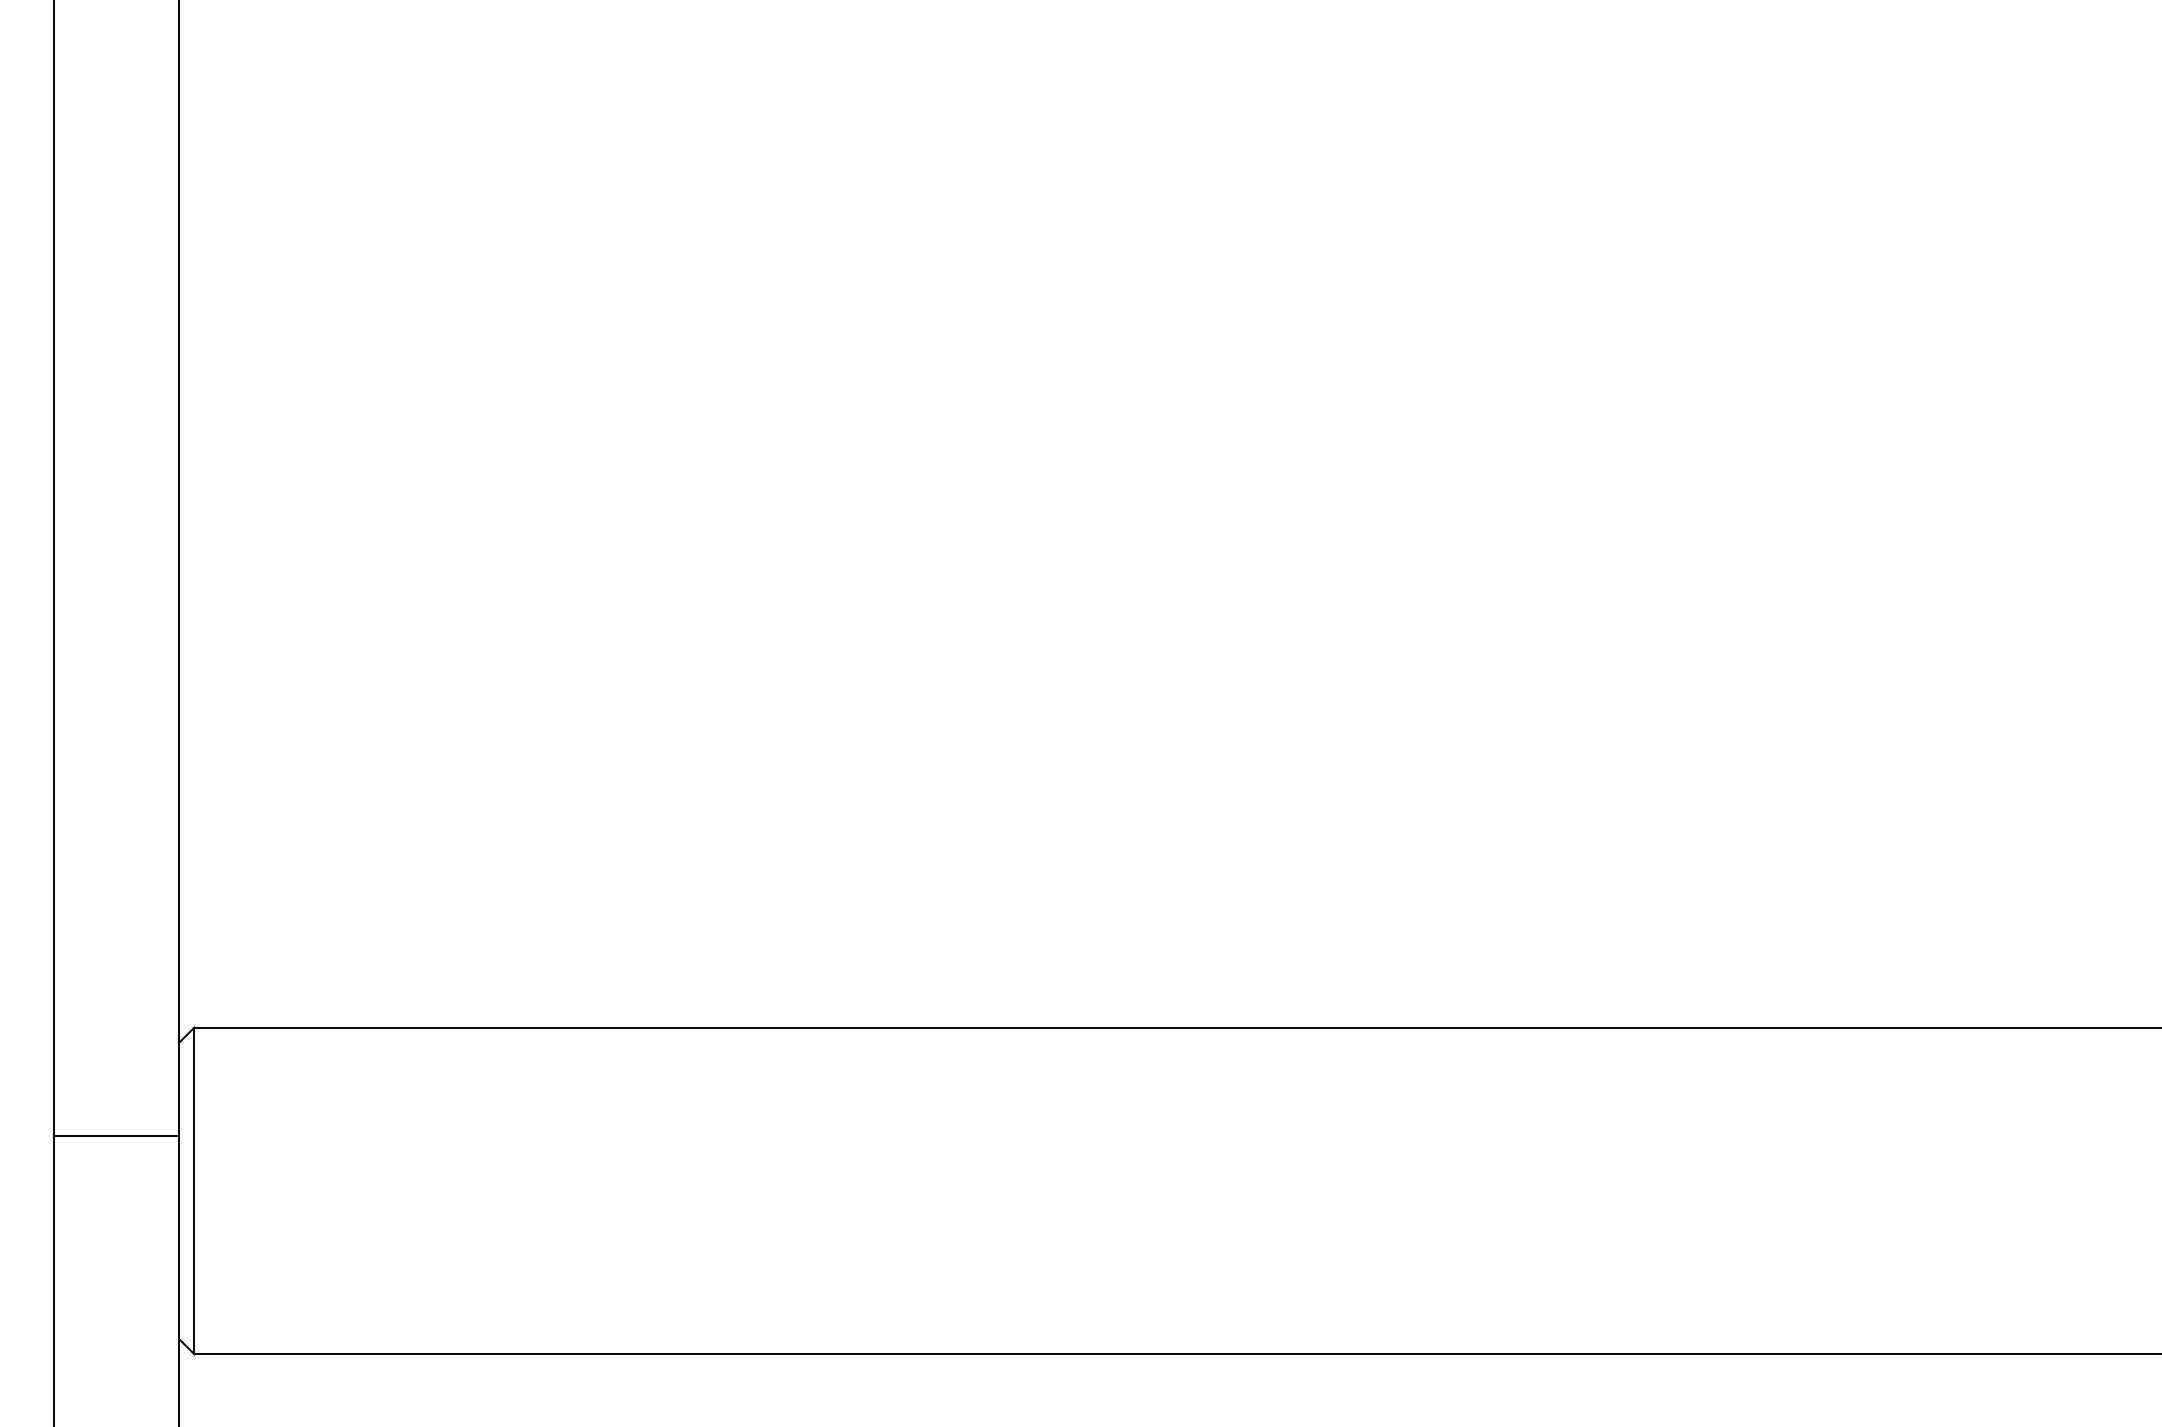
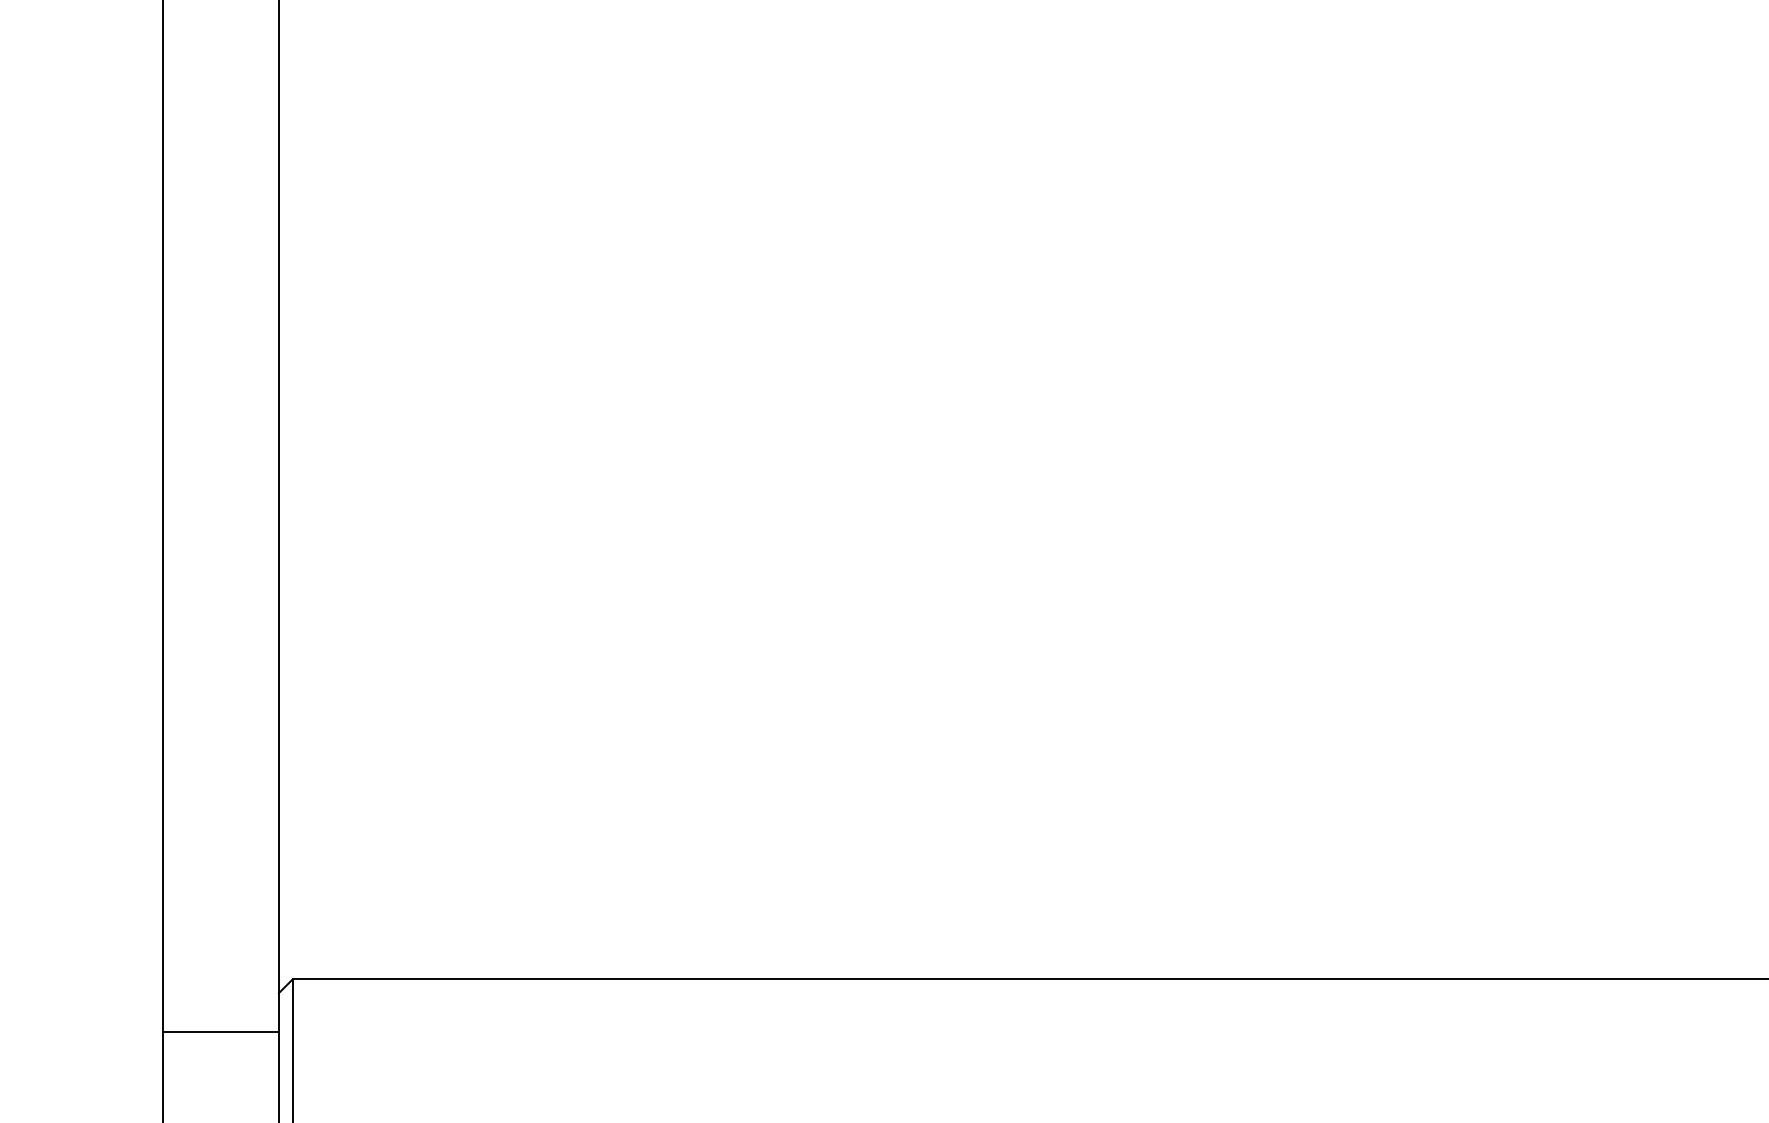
line: (116, 1136) -> (220, 1032), moved

